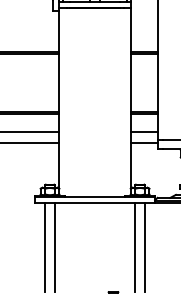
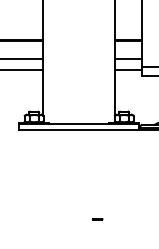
line: (45, 247) -> (29, 174), removed
line: (54, 247) -> (38, 174), removed
line: (135, 247) -> (119, 174), removed
line: (144, 247) -> (128, 174), removed

